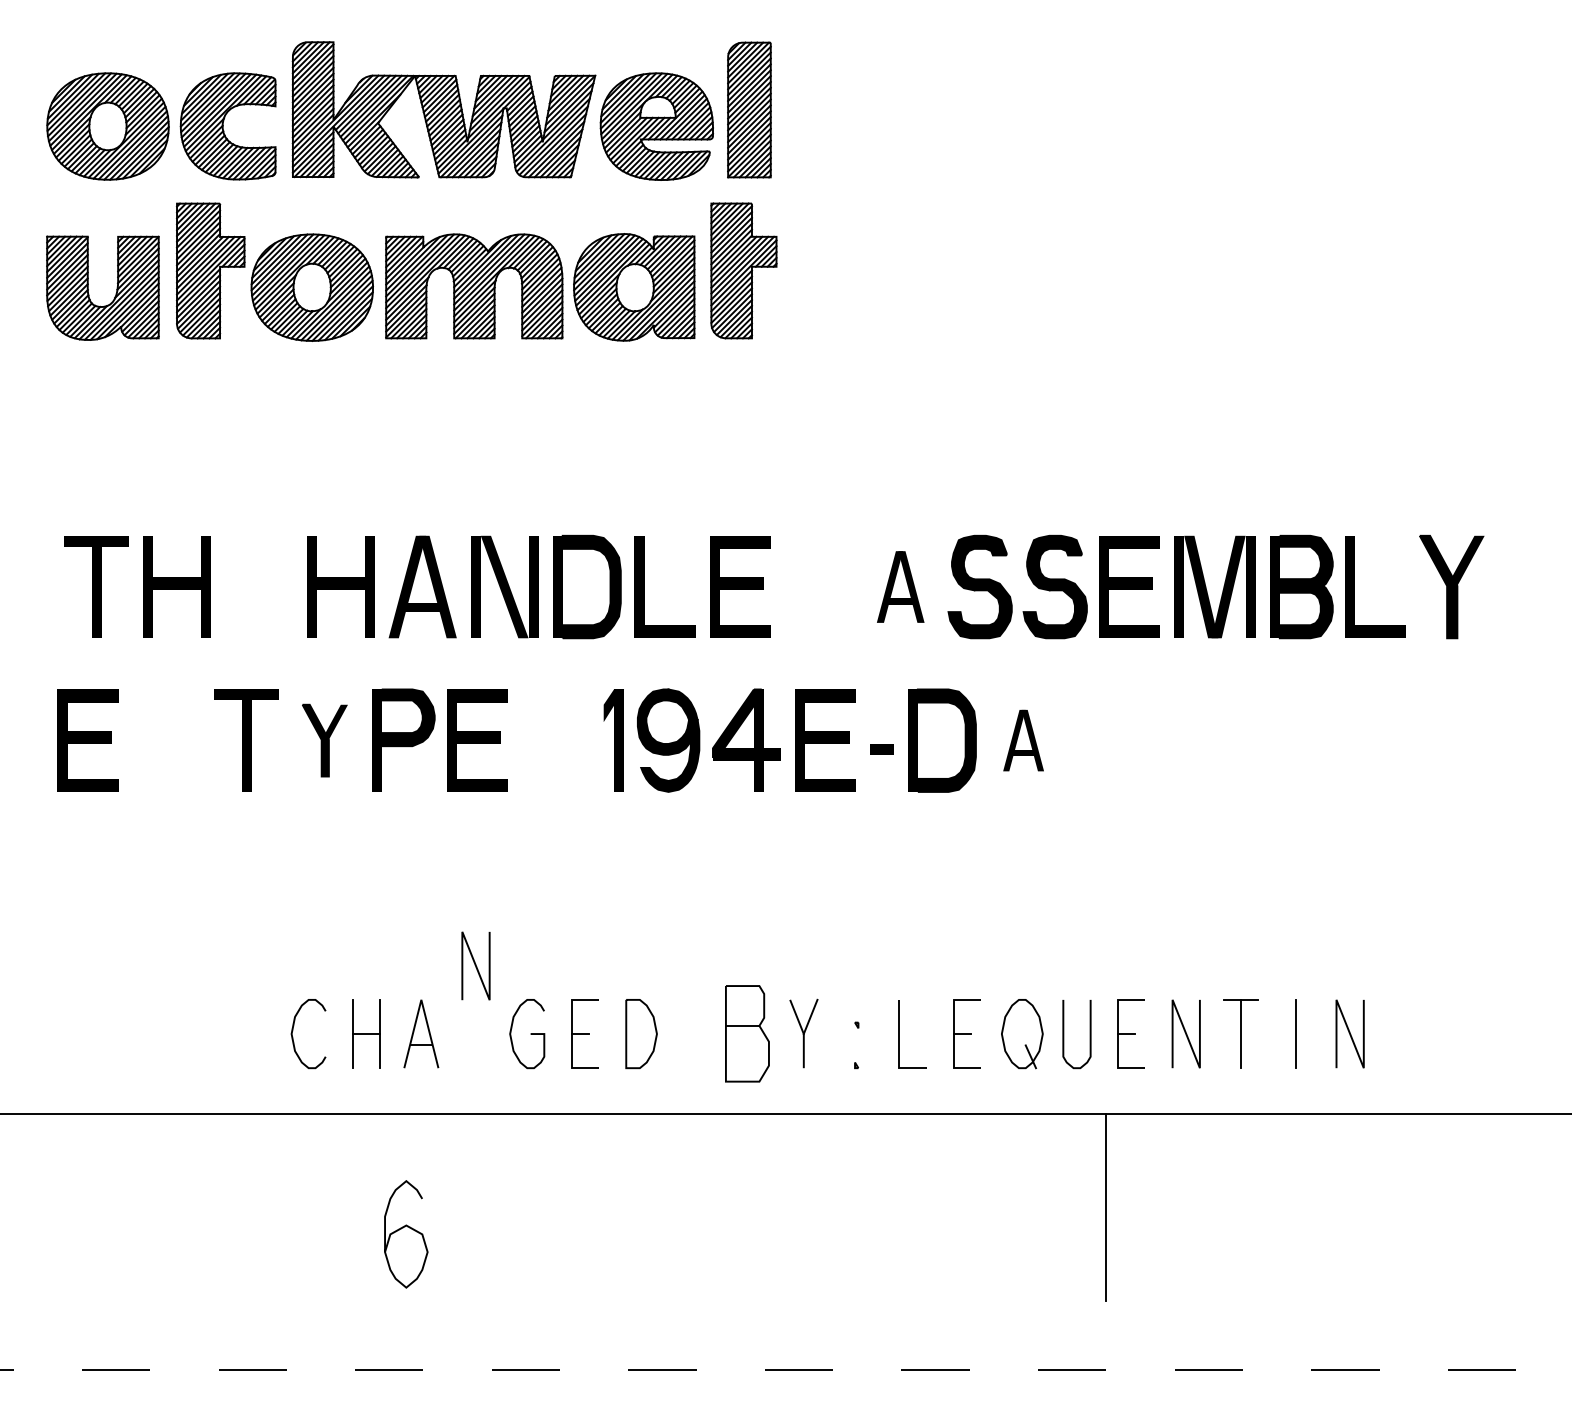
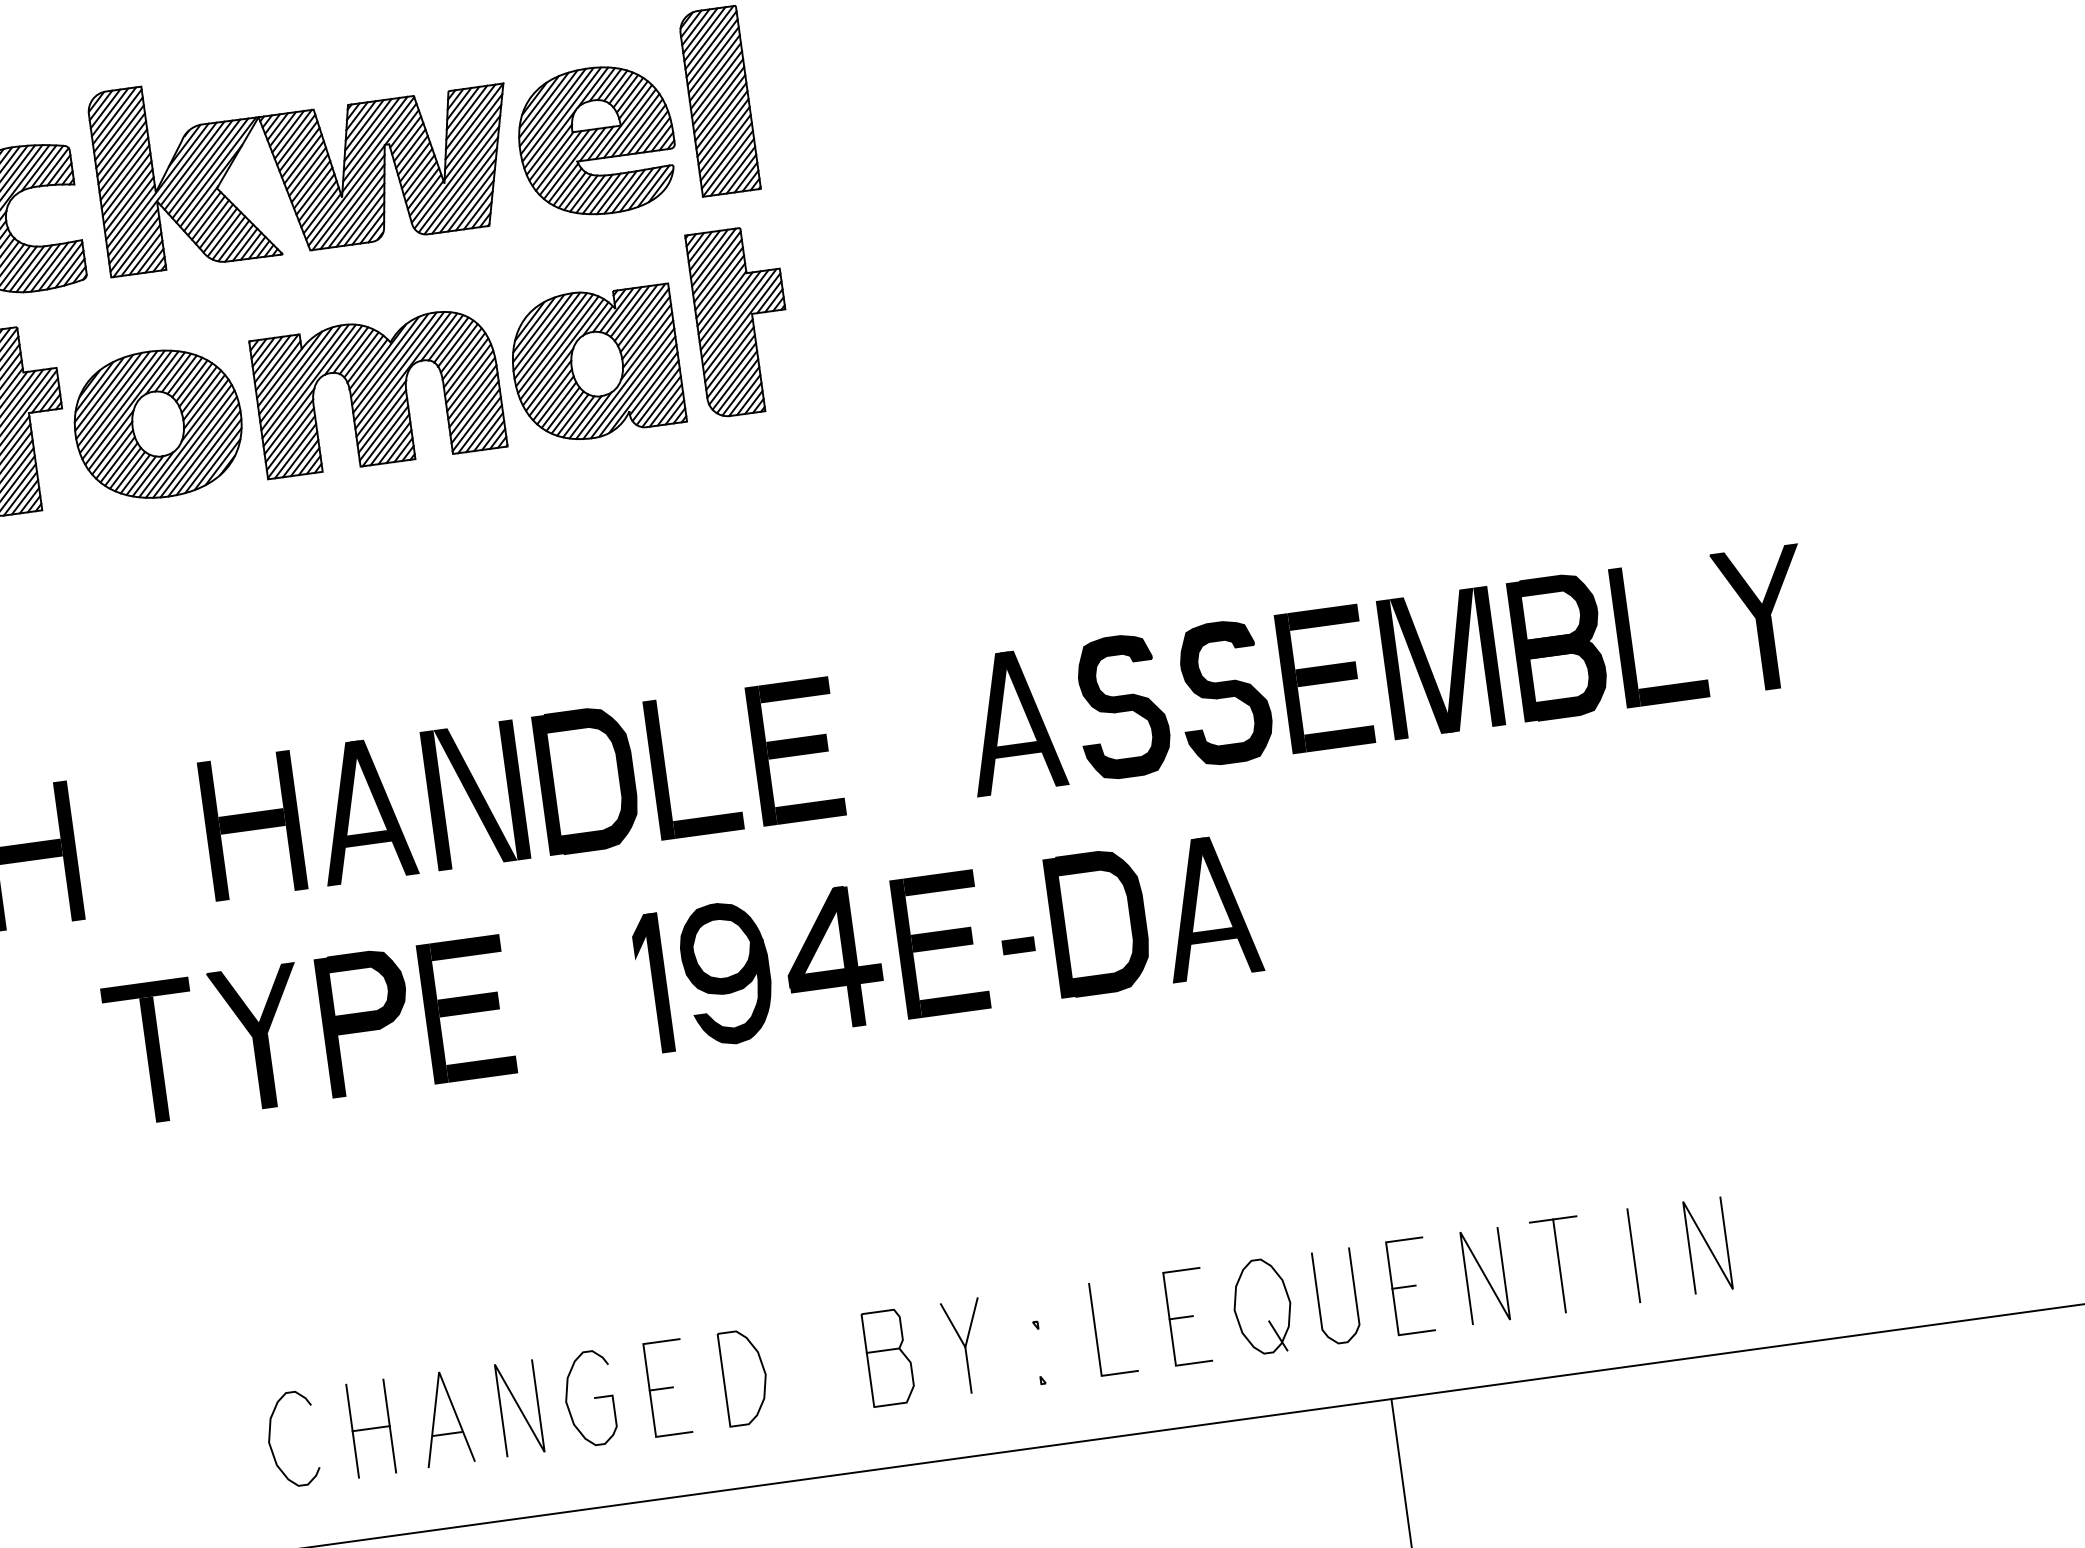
part: (900, 586) -> (1013, 720), size x1.43
part: (324, 740) -> (259, 1037), size x1.43
part: (1023, 740) -> (1209, 907), size x1.67
line: (475, 965) -> (518, 1407), moved
part: (747, 1034) -> (888, 1358), size x0.71

